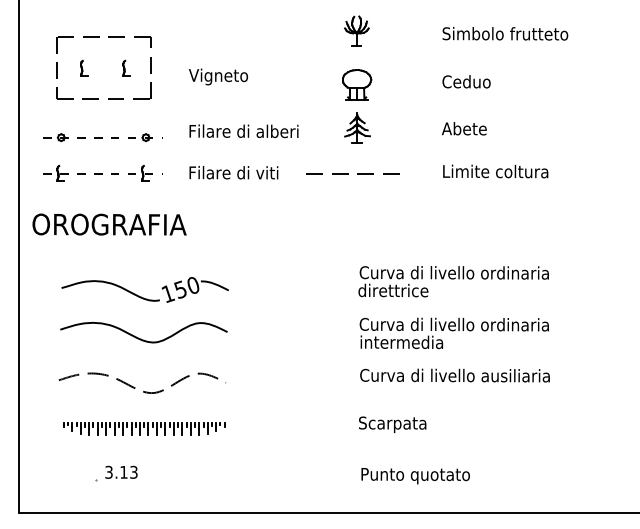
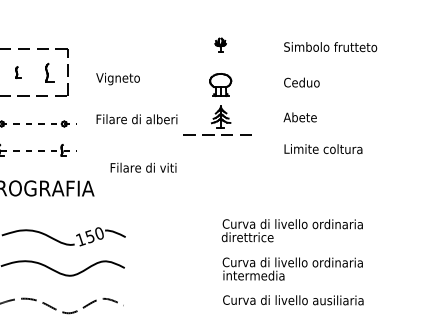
part: (356, 30) -> (220, 44), size x0.6
part: (126, 67) -> (49, 72), size x1.6
text: (233, 172) -> (143, 167), moved
line: (348, 173) -> (214, 134), moved

